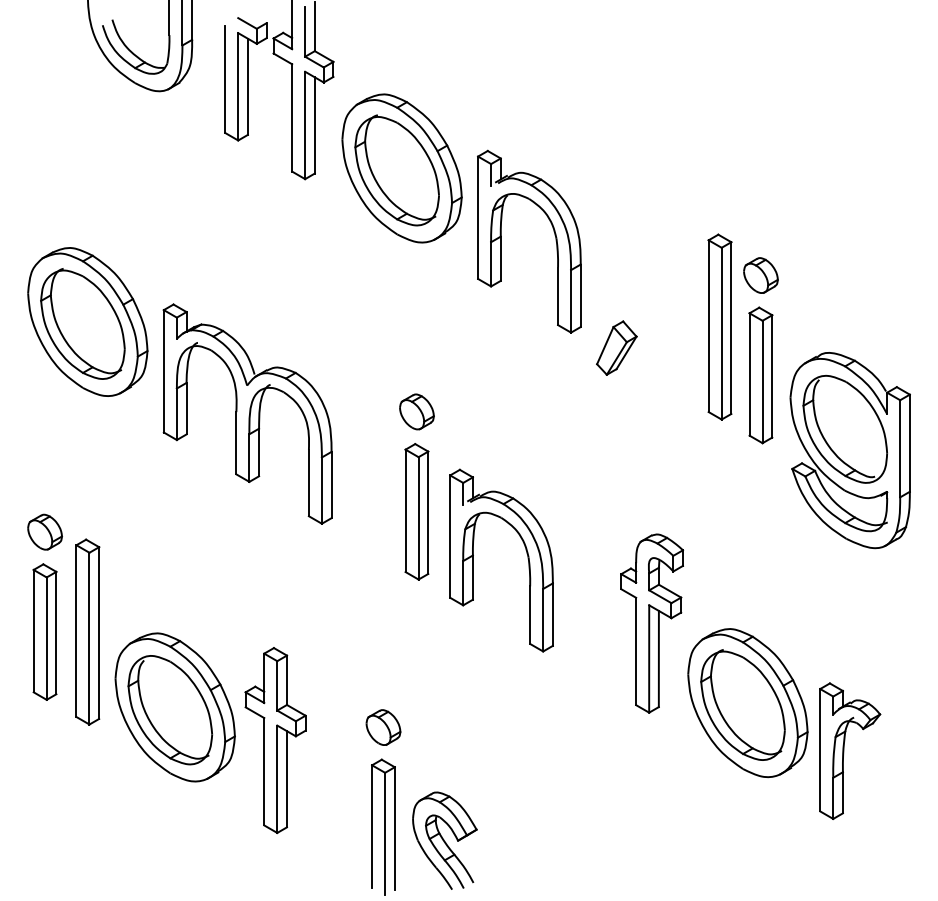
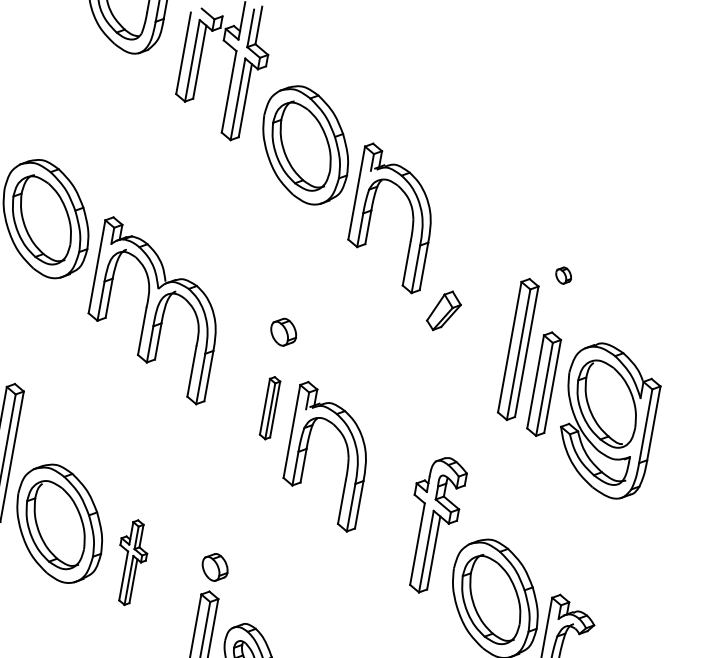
part: (760, 275) -> (563, 275), size x0.6
part: (719, 326) -> (517, 348), moved
part: (760, 375) -> (543, 384), moved
part: (416, 511) -> (269, 407), size x0.6
part: (275, 740) -> (131, 562), size x0.6

